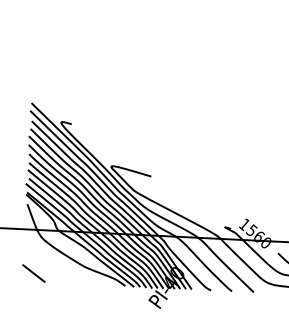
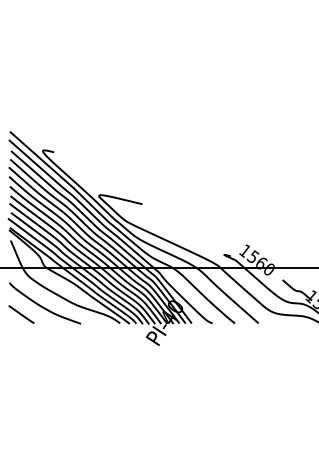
curve: (54, 267) -> (43, 306), added

